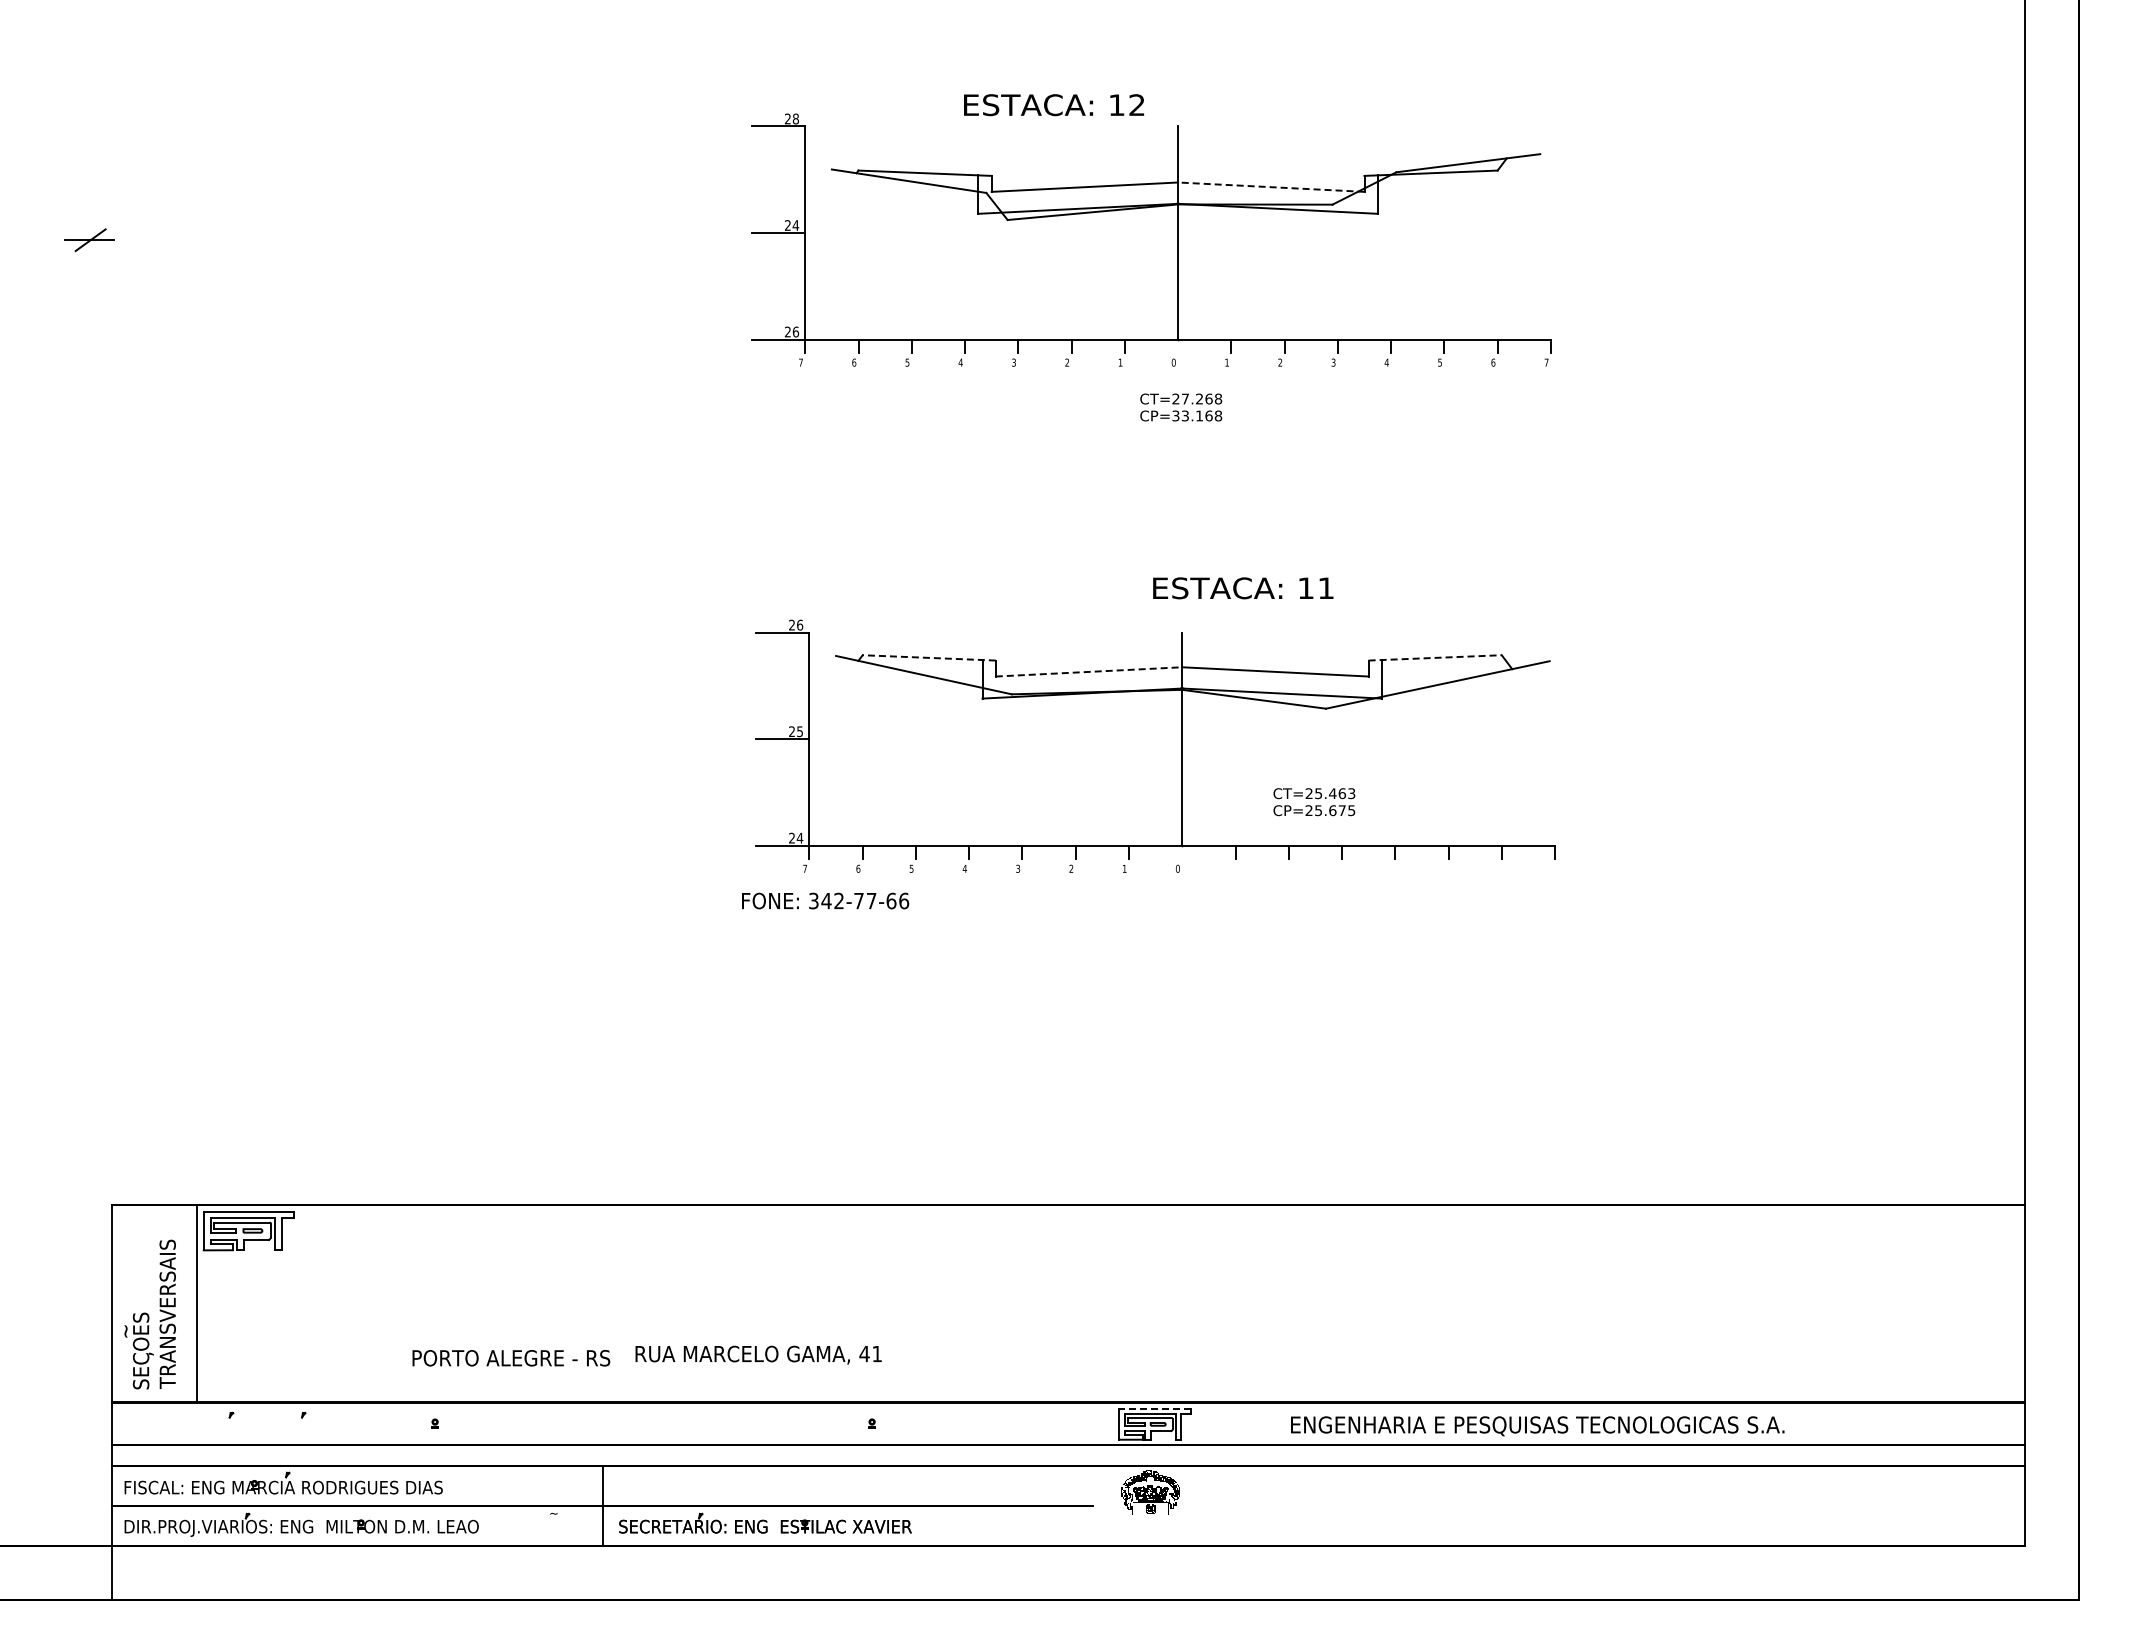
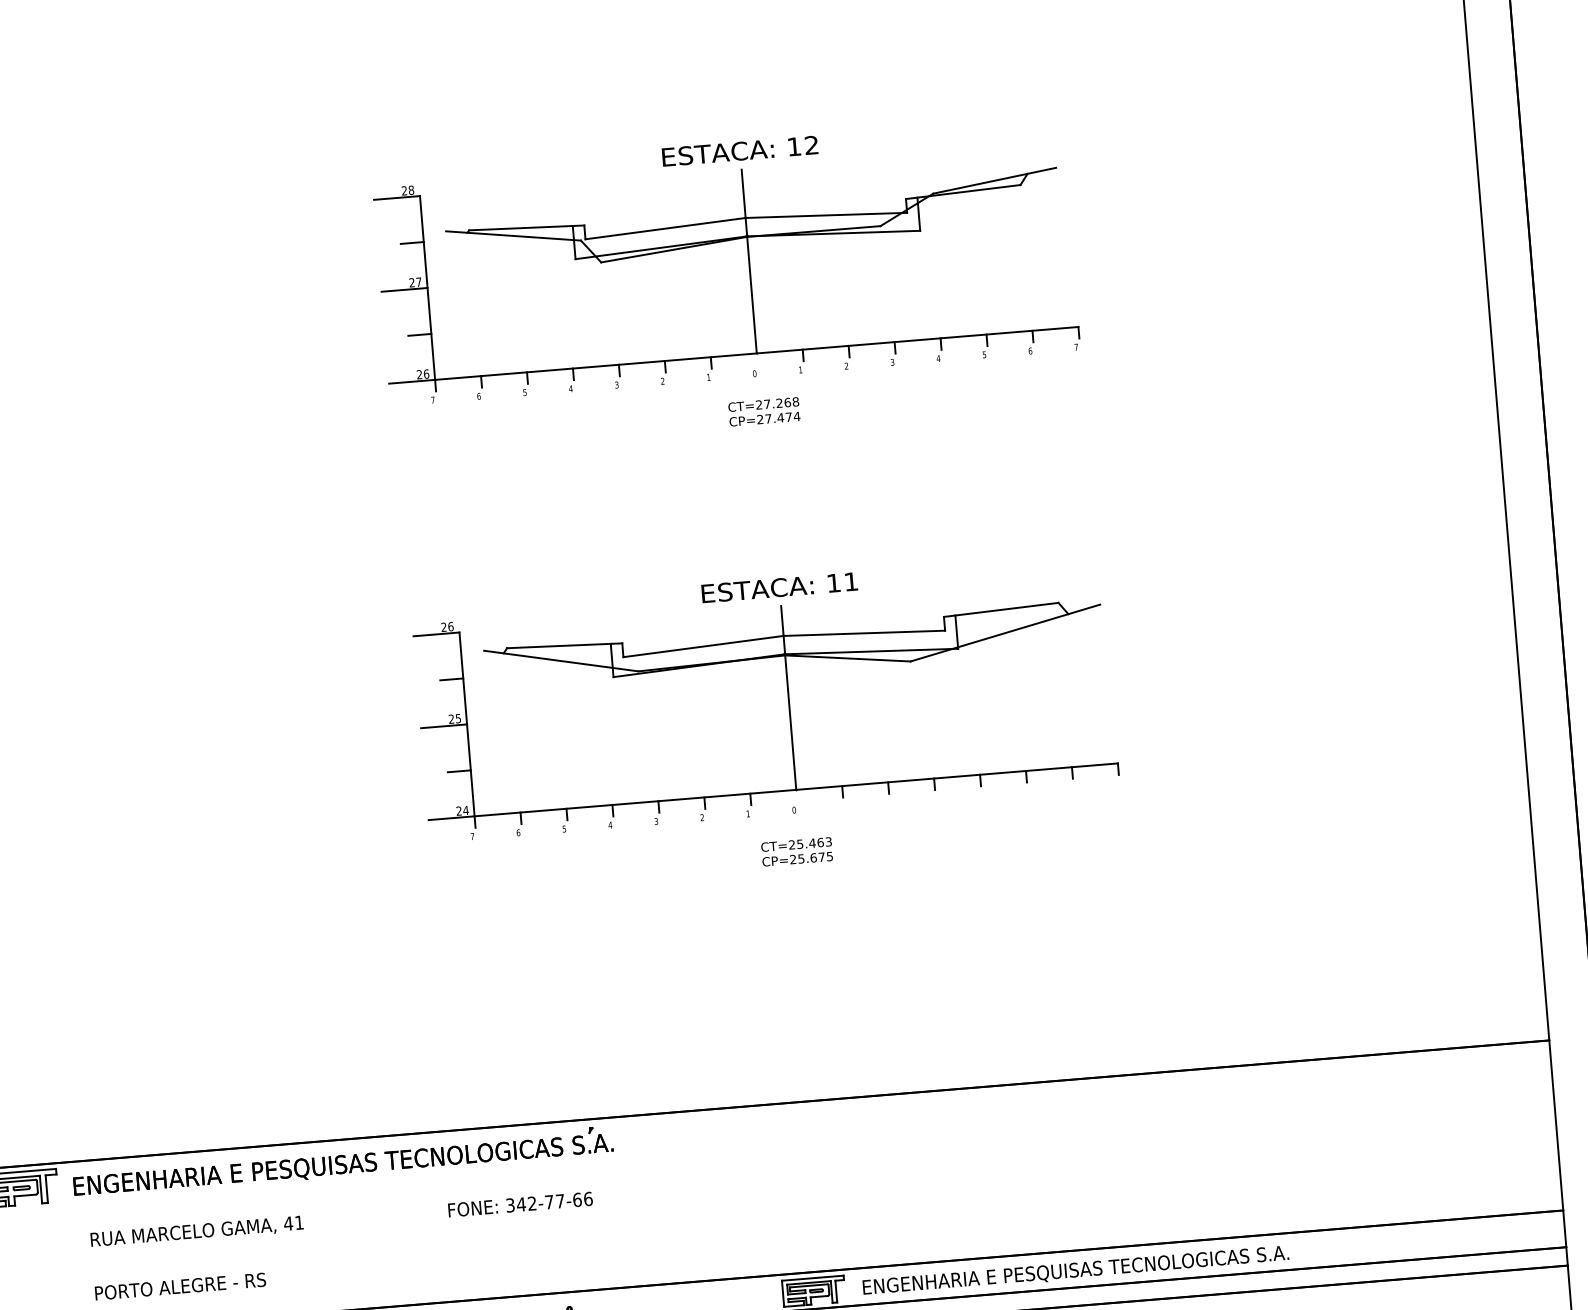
text: (1054, 105) -> (740, 151), moved
line: (791, 179) -> (411, 242), added
line: (1270, 187) -> (825, 215), dashed -> solid
text: (795, 225) -> (418, 282), 24 -> 27
line: (791, 286) -> (419, 335), added
text: (1197, 415) -> (778, 417), CP=33.168 -> CP=27.474
text: (1243, 588) -> (779, 587), moved
line: (929, 657) -> (564, 645), dashed -> solid
line: (1435, 657) -> (1001, 609), dashed -> solid
line: (1089, 671) -> (703, 646), dashed -> solid
line: (795, 685) -> (451, 679), added
line: (795, 792) -> (458, 771), added
text: (1314, 802) -> (797, 852), moved
text: (825, 900) -> (520, 1204), moved
part: (624, 1231) -> (342, 1162), added
text: (758, 1354) -> (196, 1231), moved
text: (511, 1358) -> (180, 1286), moved
line: (1155, 1409) -> (813, 1278), dashed -> solid
text: (1537, 1426) -> (1075, 1271), moved

